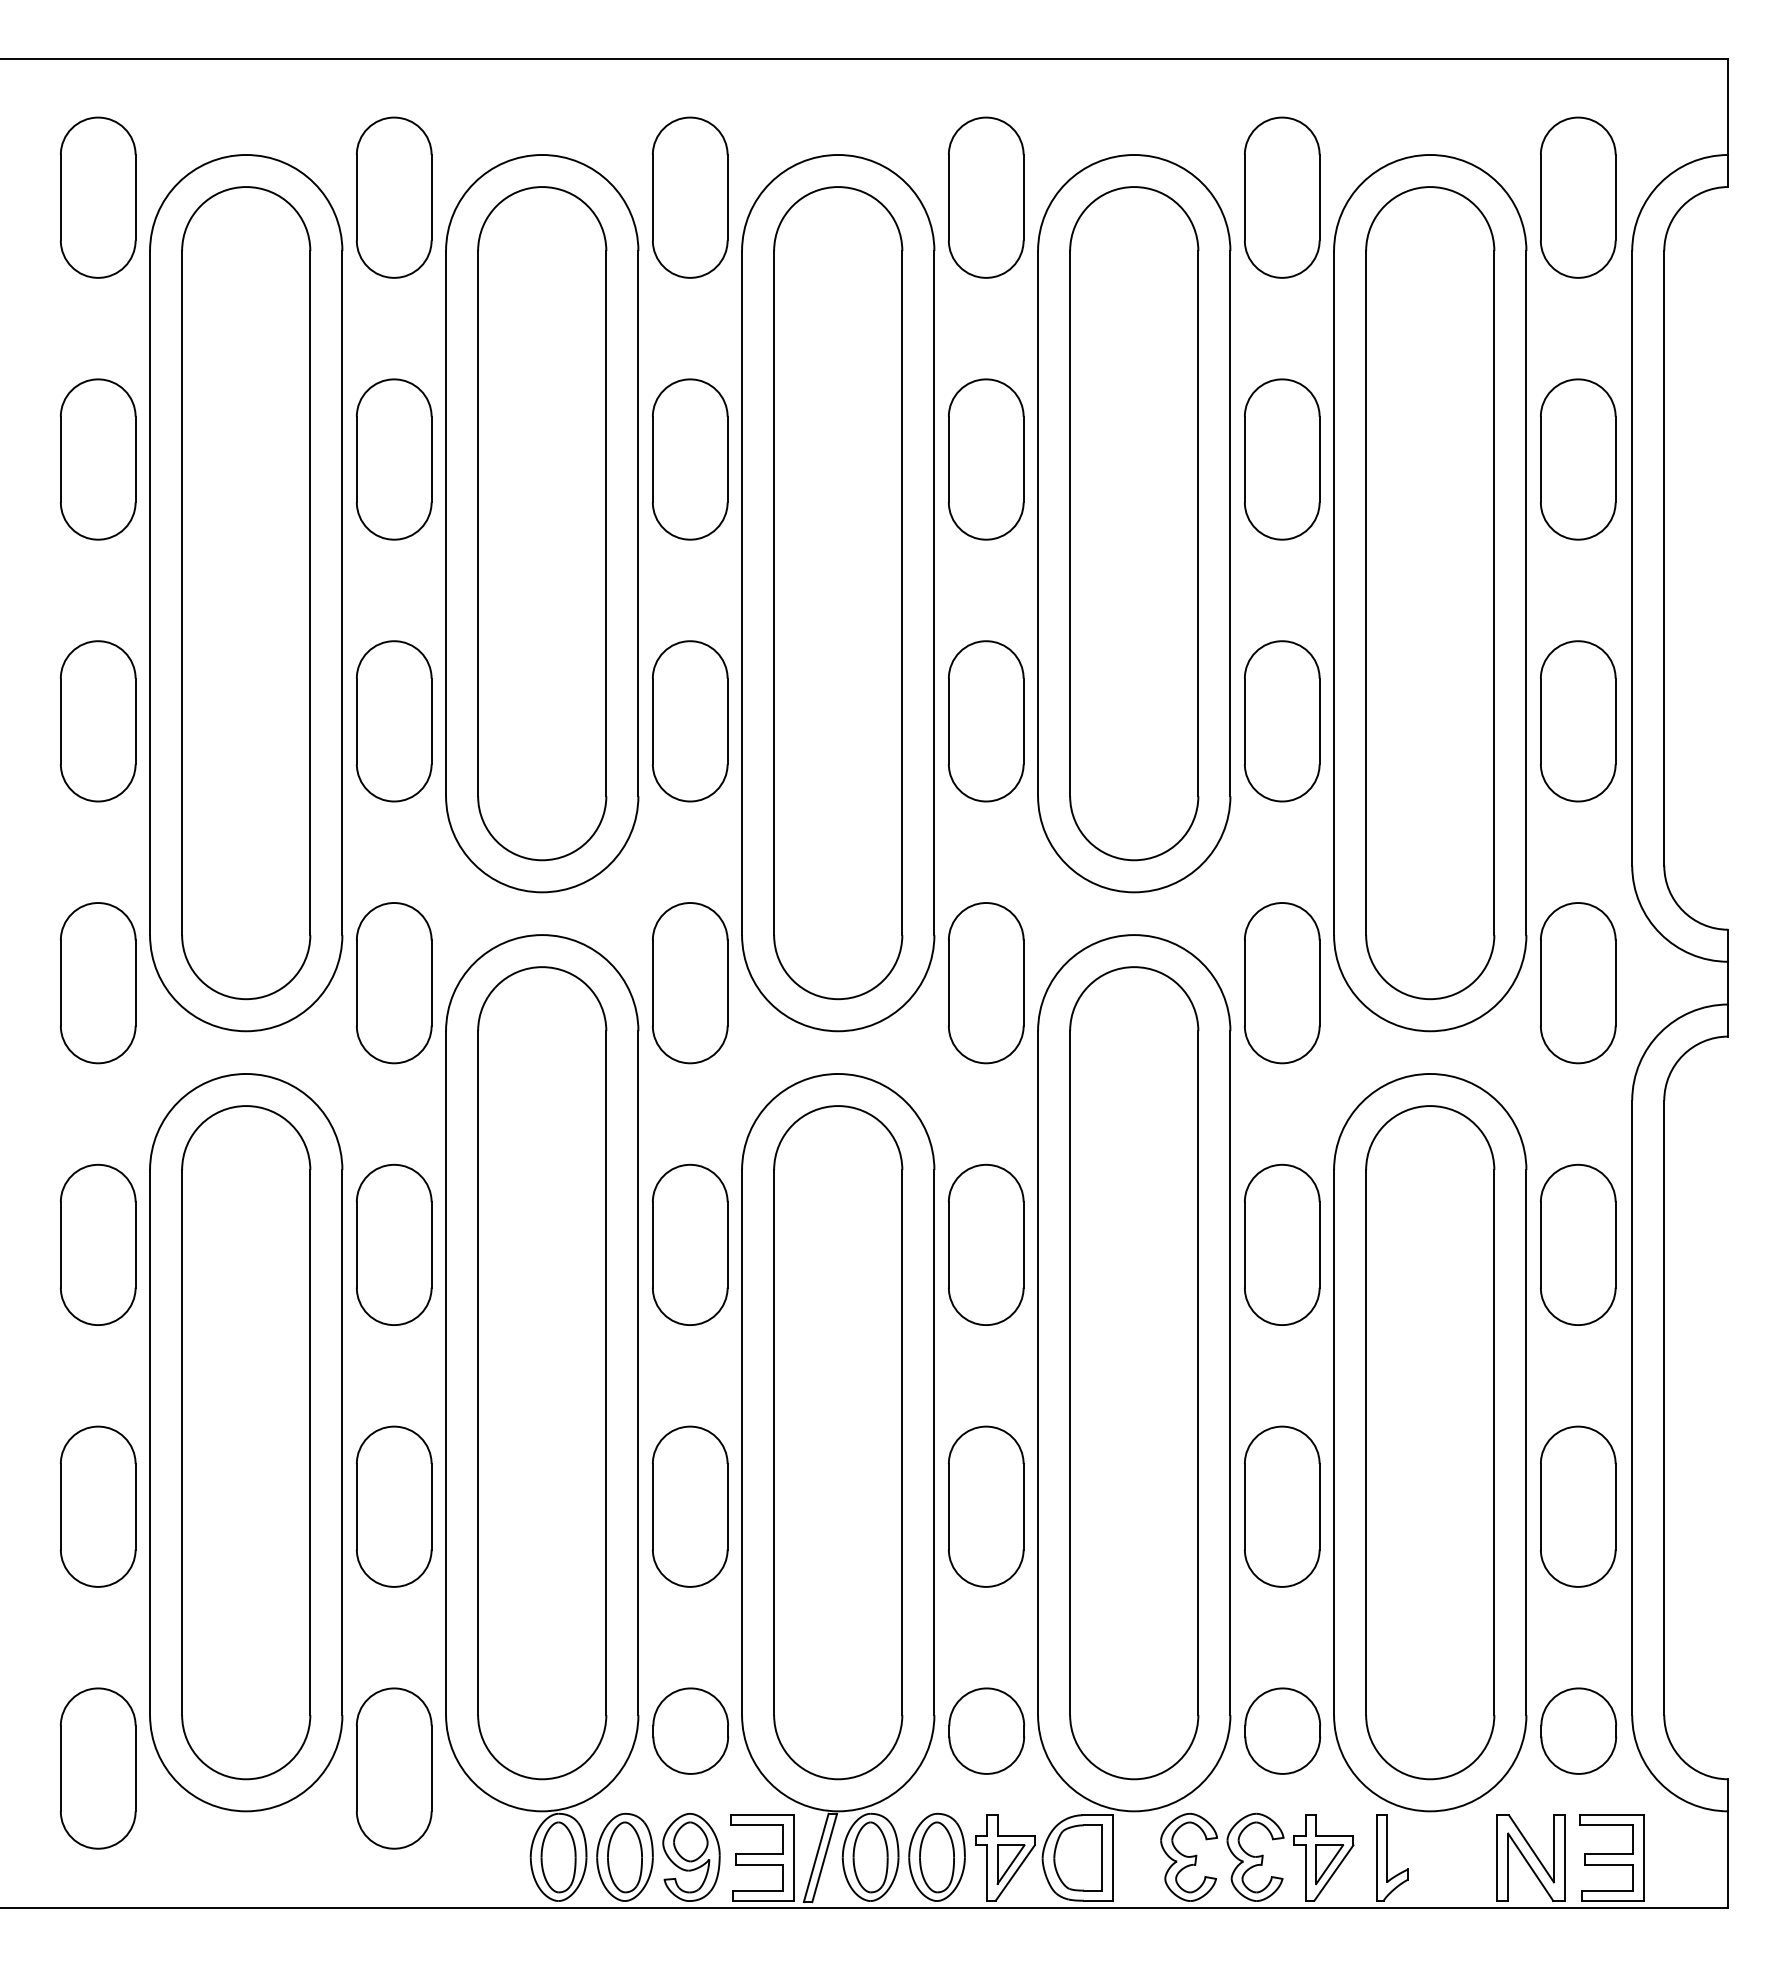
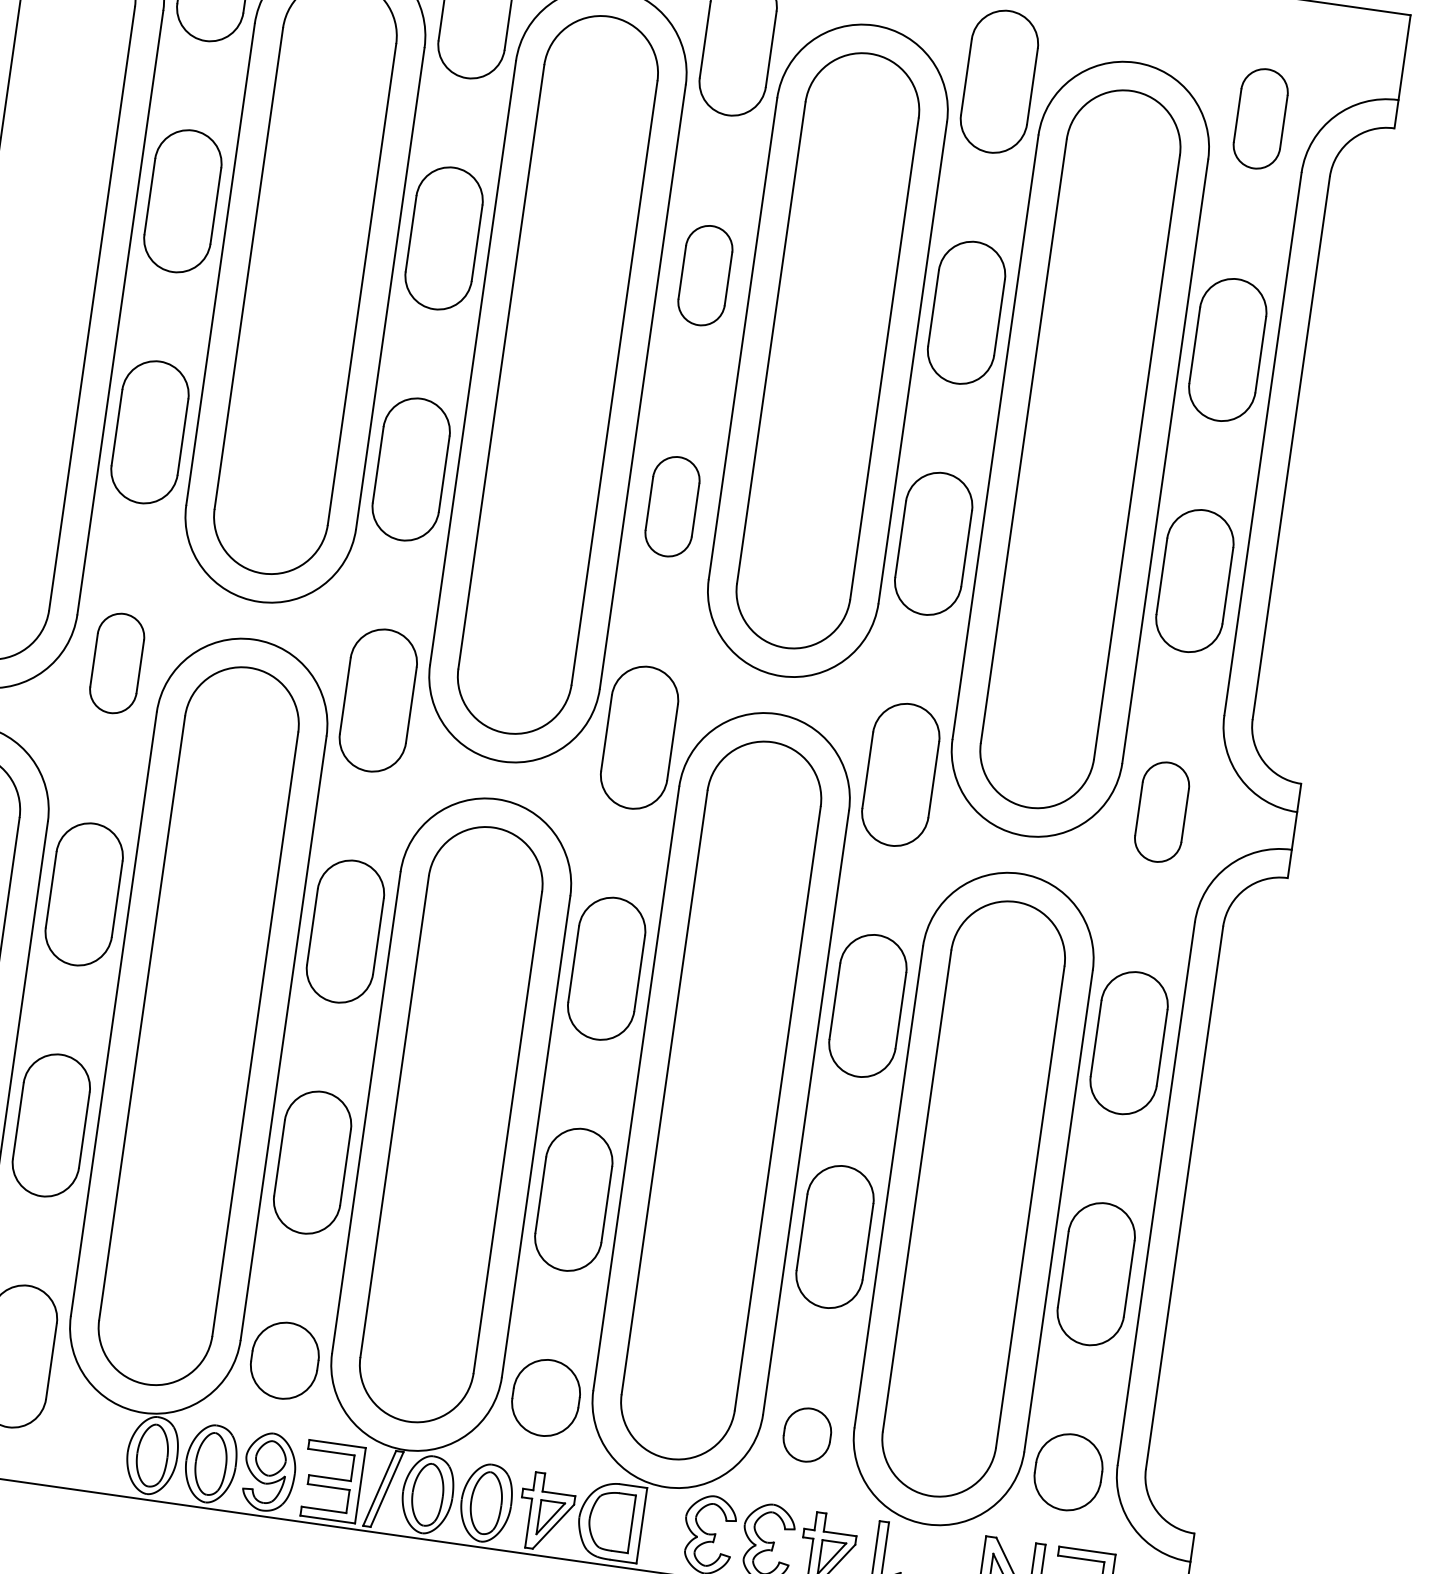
part: (1578, 197) -> (1260, 118), size x0.7
part: (986, 459) -> (705, 275), size x0.7
part: (986, 721) -> (672, 506), size x0.7
part: (394, 983) -> (117, 663), size x0.7
part: (1578, 983) -> (1162, 812), size x0.7
part: (1282, 1730) -> (807, 1434), size x0.7

